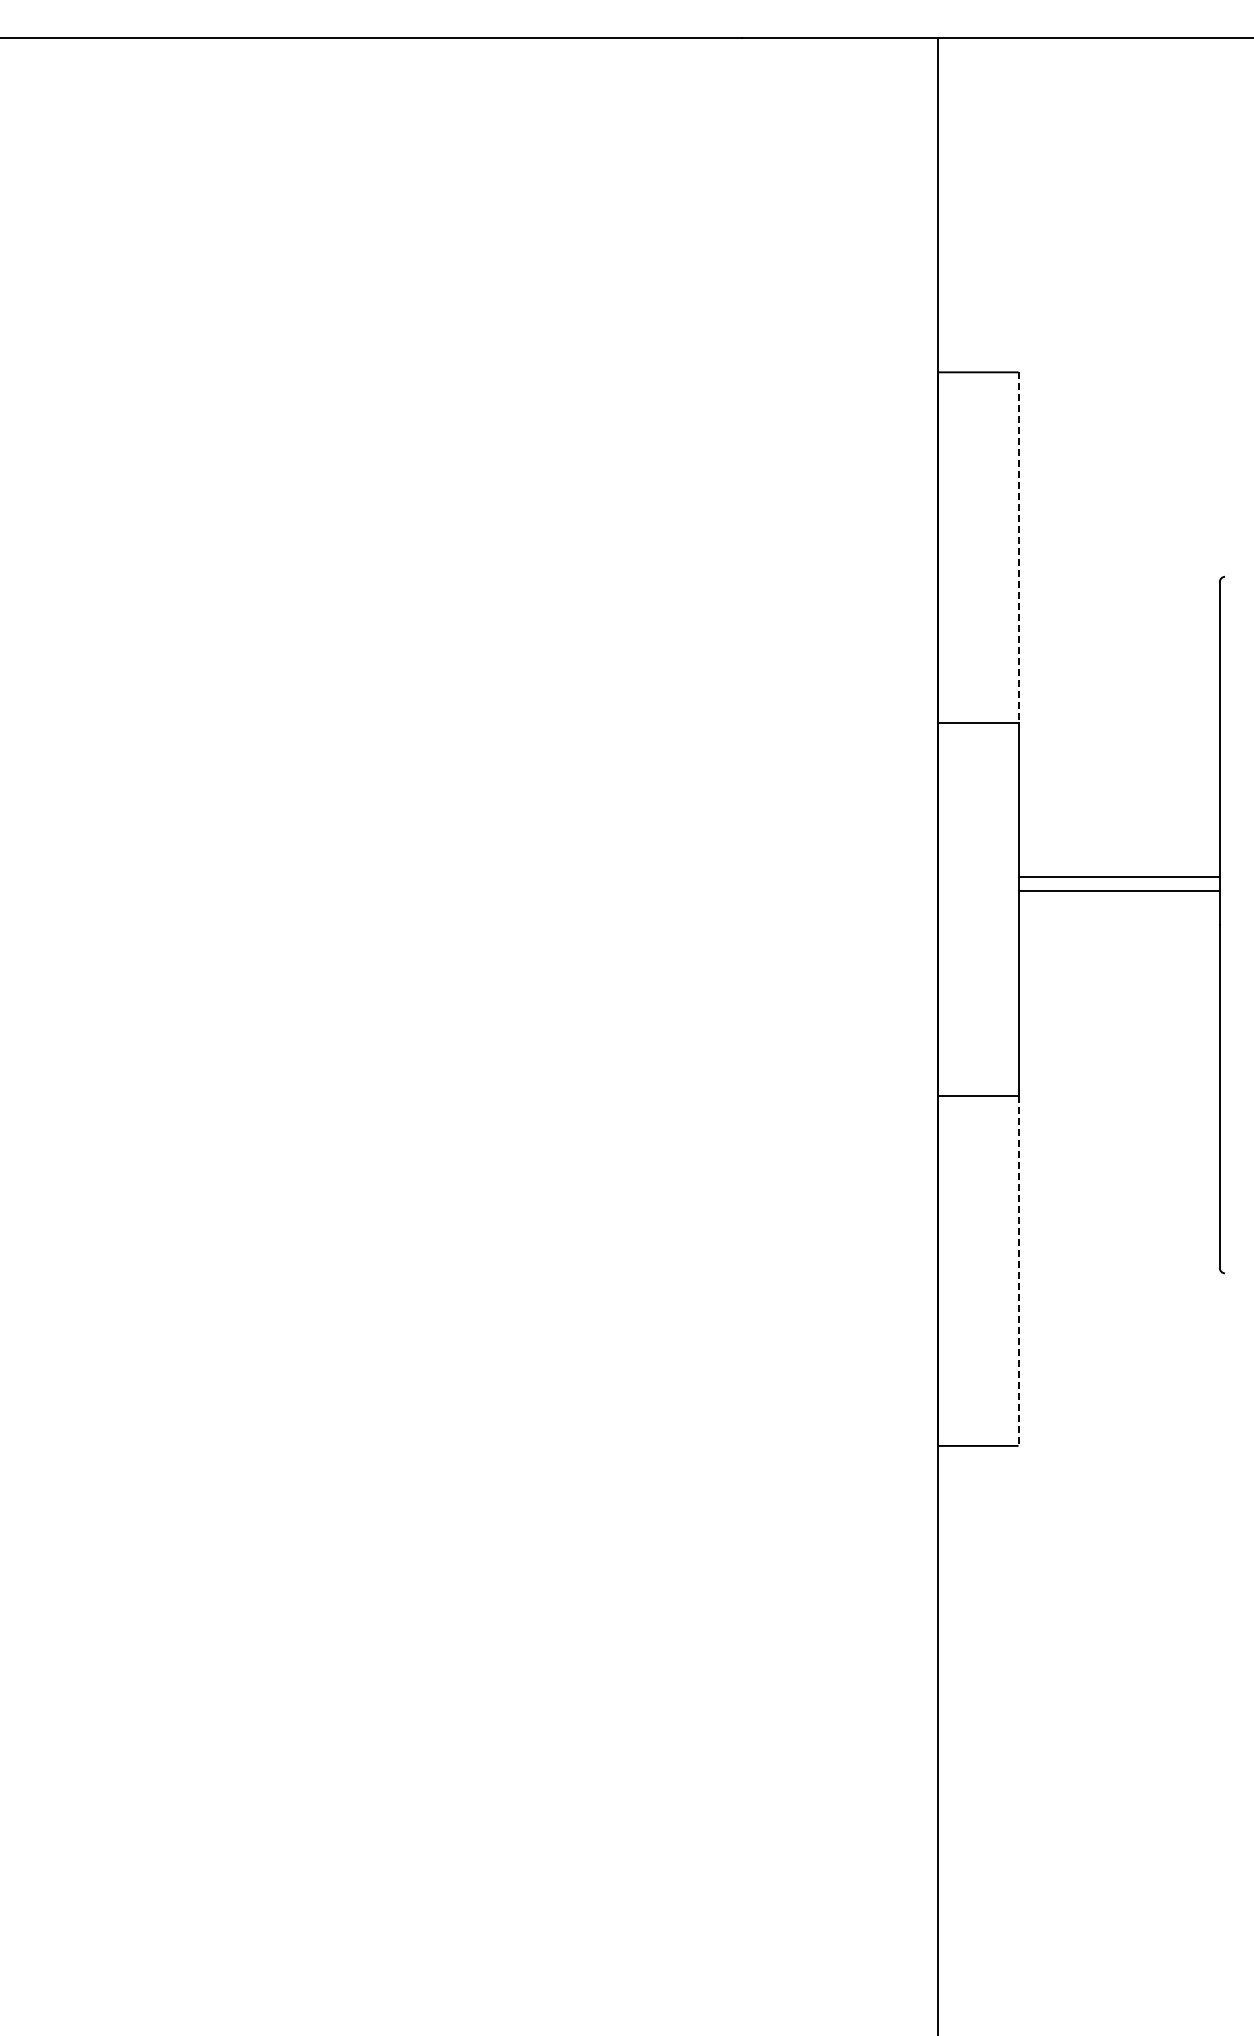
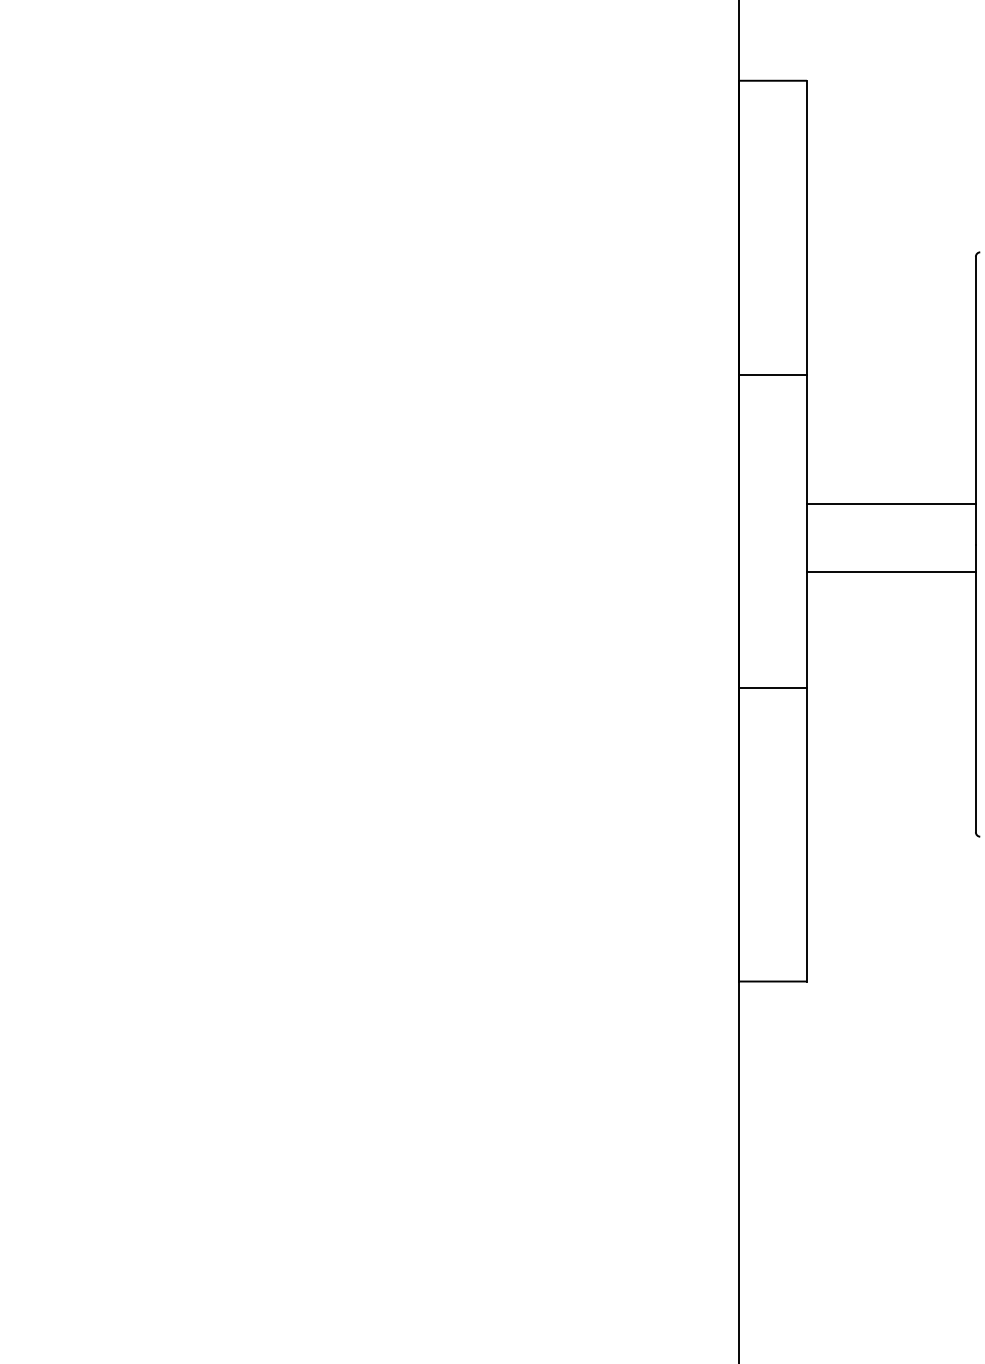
line: (1018, 547) -> (806, 227), dashed -> solid
line: (1118, 891) -> (890, 571), moved
line: (1018, 1271) -> (806, 835), dashed -> solid

